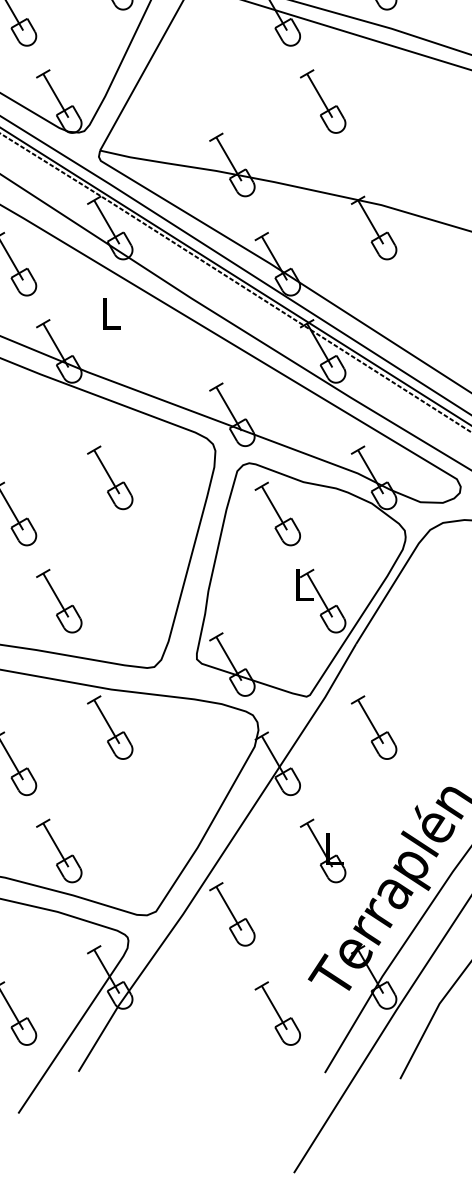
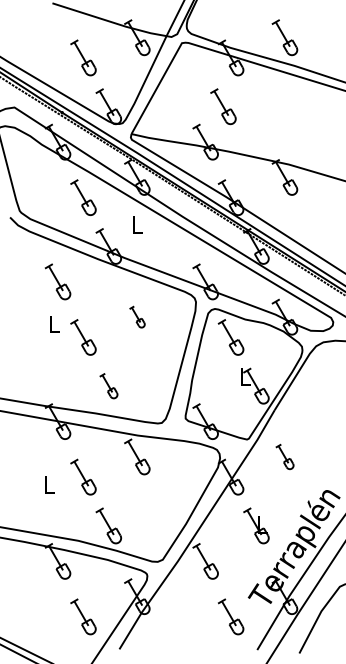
part: (323, 101) -> (223, 106), moved
part: (110, 476) -> (137, 316), size x0.6
part: (58, 600) -> (108, 385), size x0.7
part: (373, 726) -> (284, 456), size x0.7

